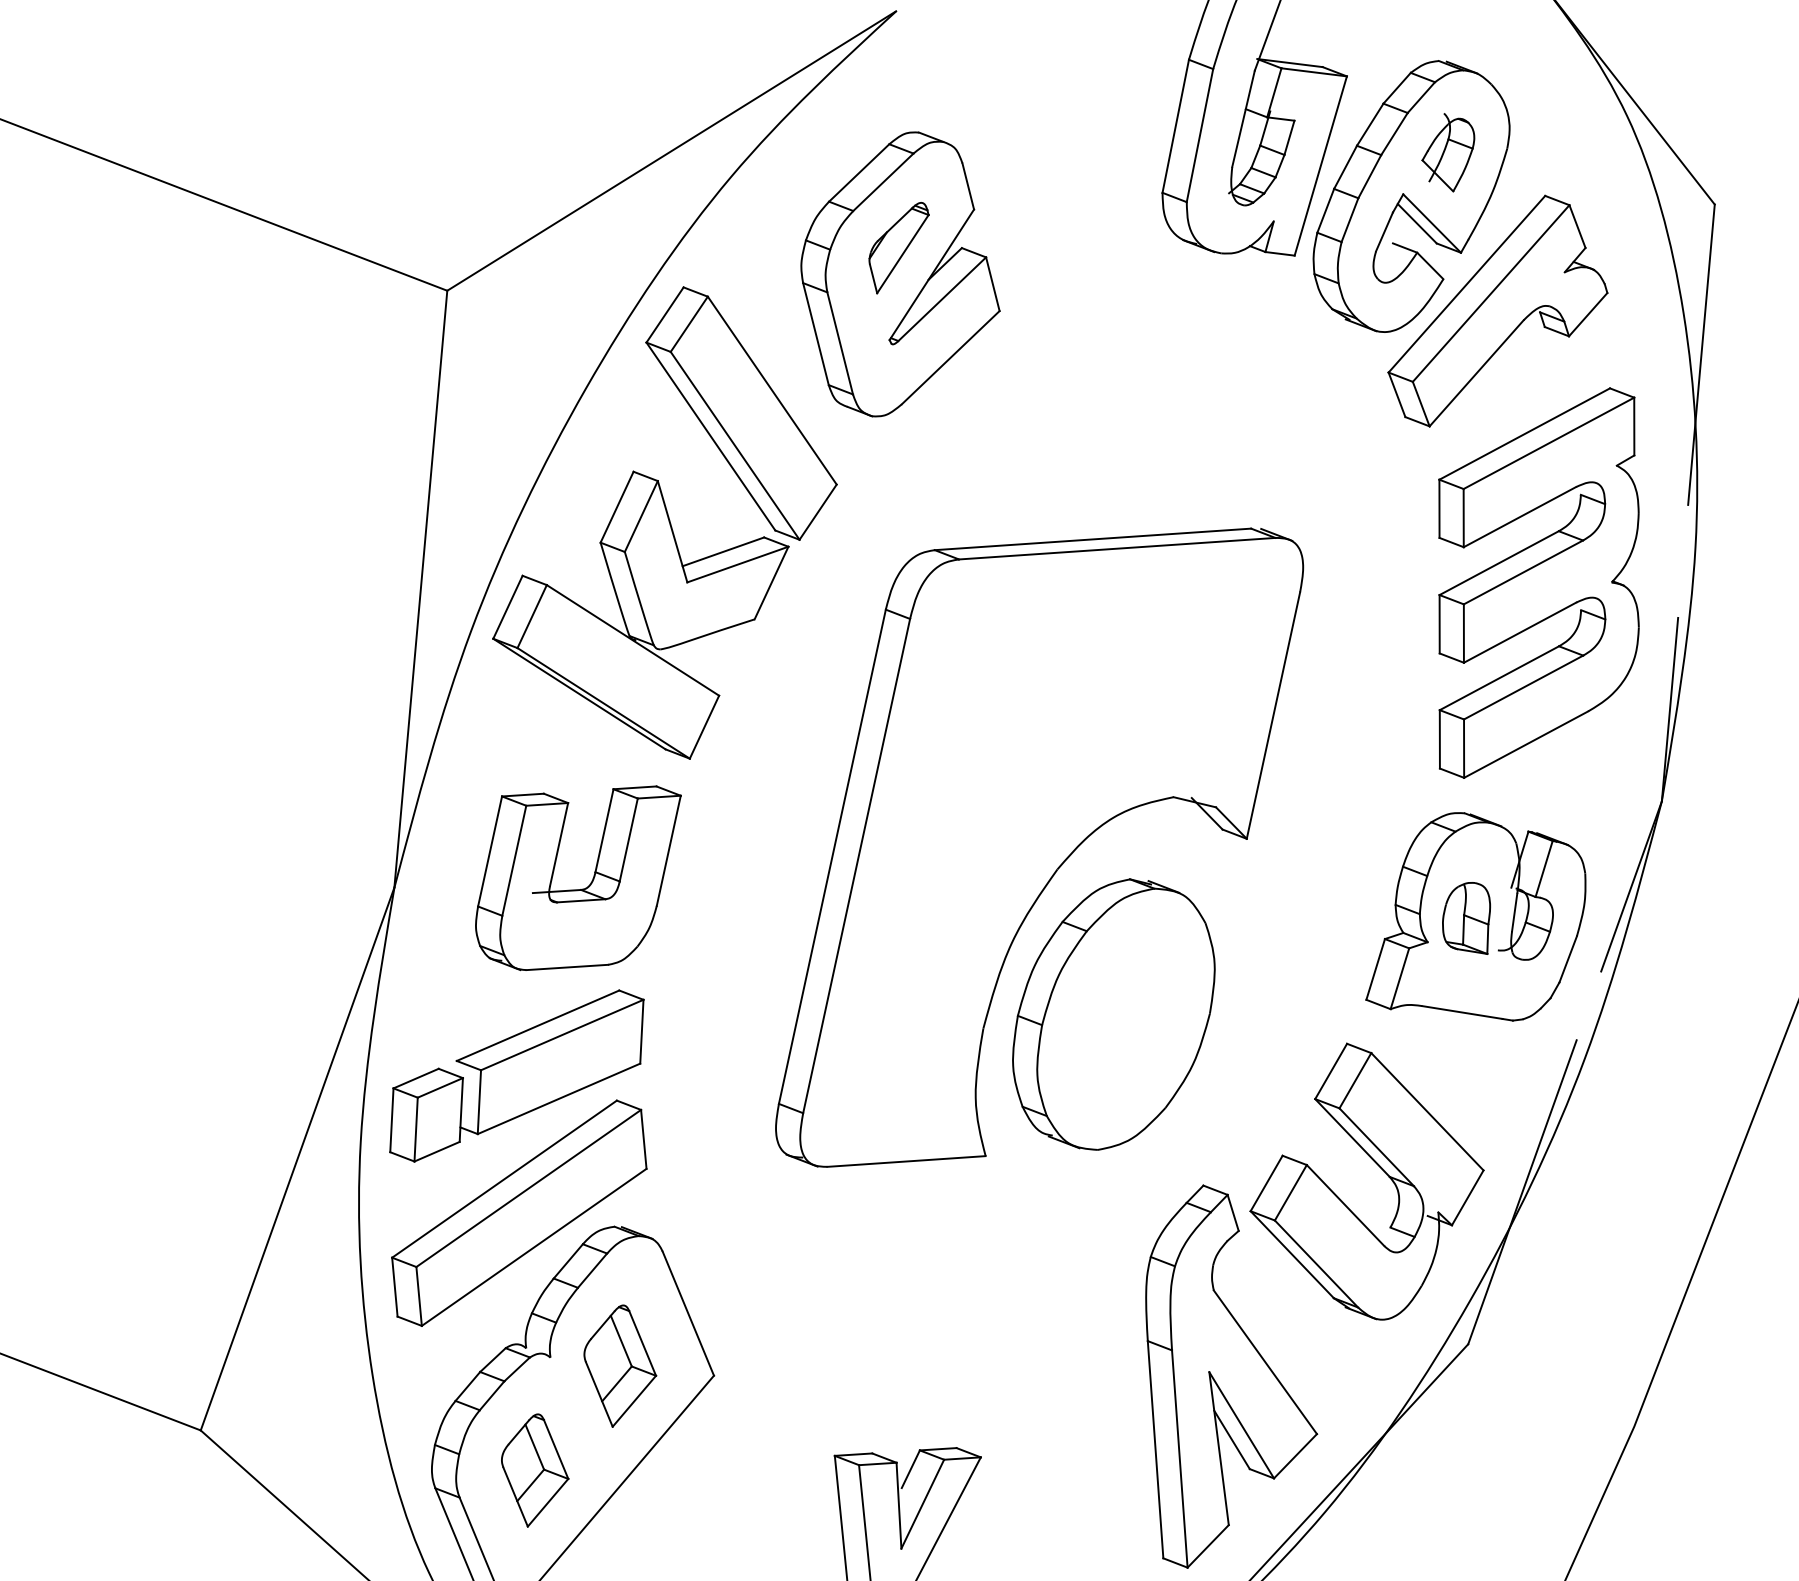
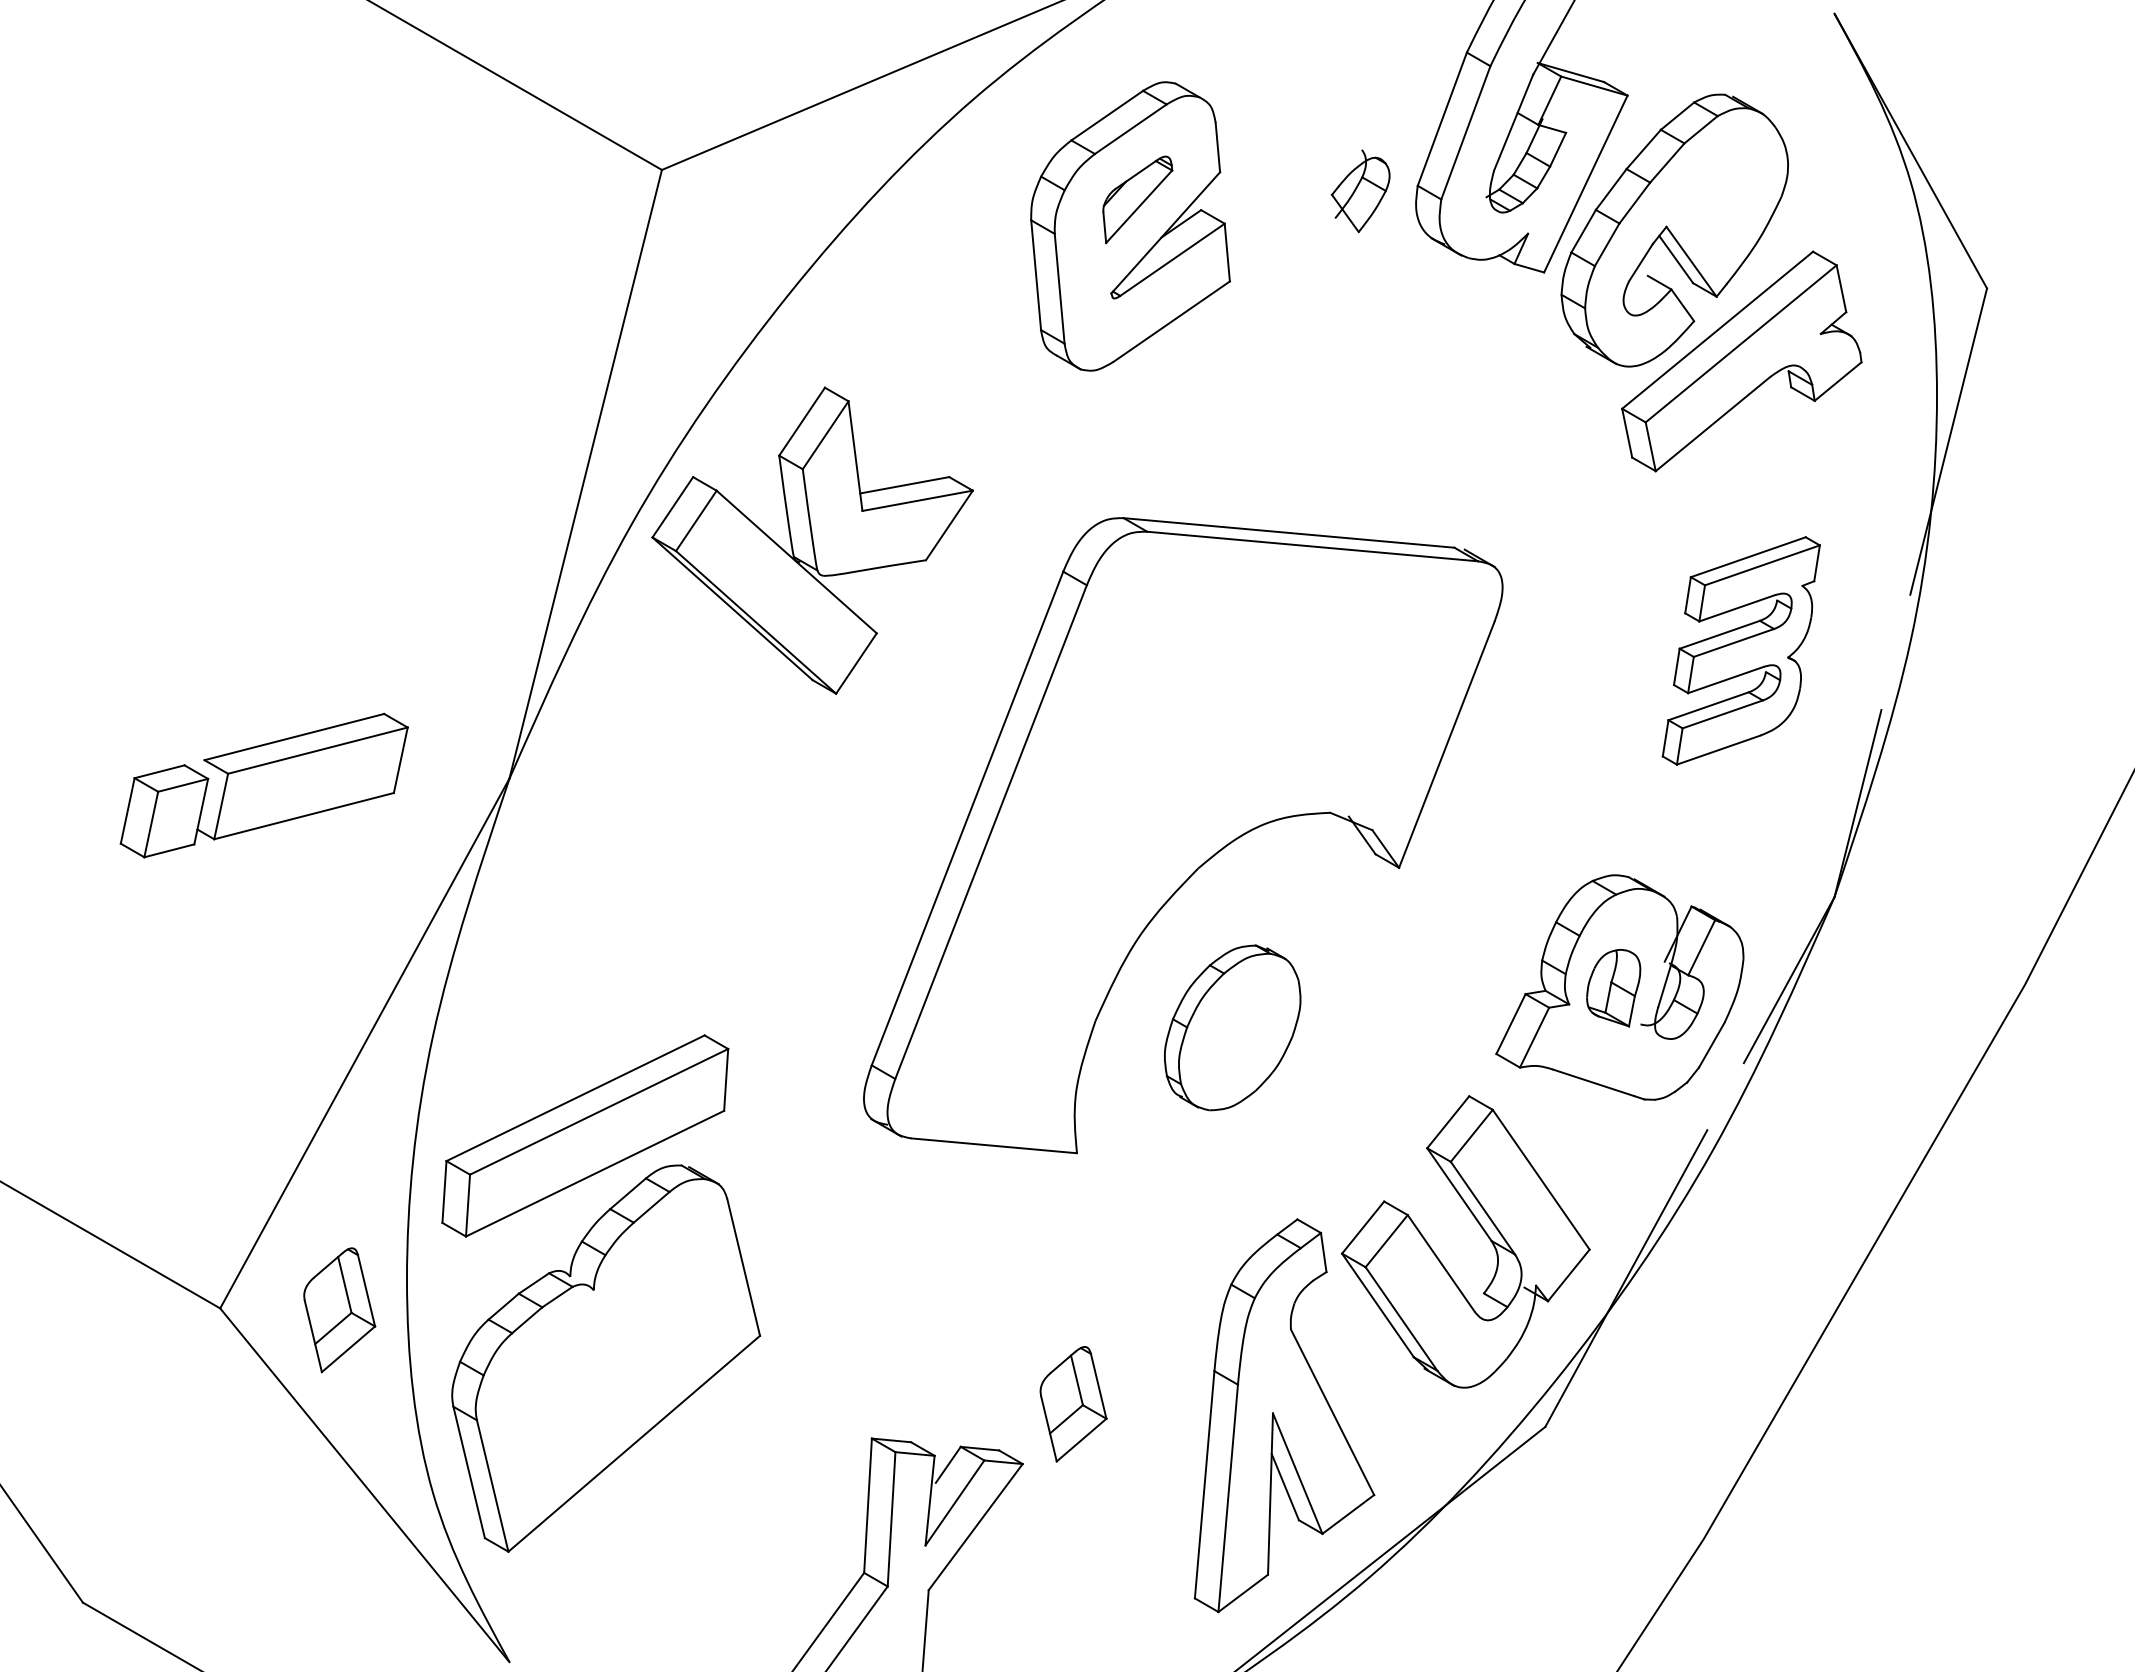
part: (1448, 152) -> (1360, 191), moved
part: (741, 413) -> (946, 345), removed
part: (1537, 582) -> (1741, 650), size x0.6
part: (590, 883) -> (712, 806), removed
part: (1113, 1014) -> (1232, 1027), size x0.6
part: (516, 1076) -> (263, 785), moved
part: (620, 1366) -> (339, 1310), moved
part: (535, 1470) -> (1073, 1404), moved

